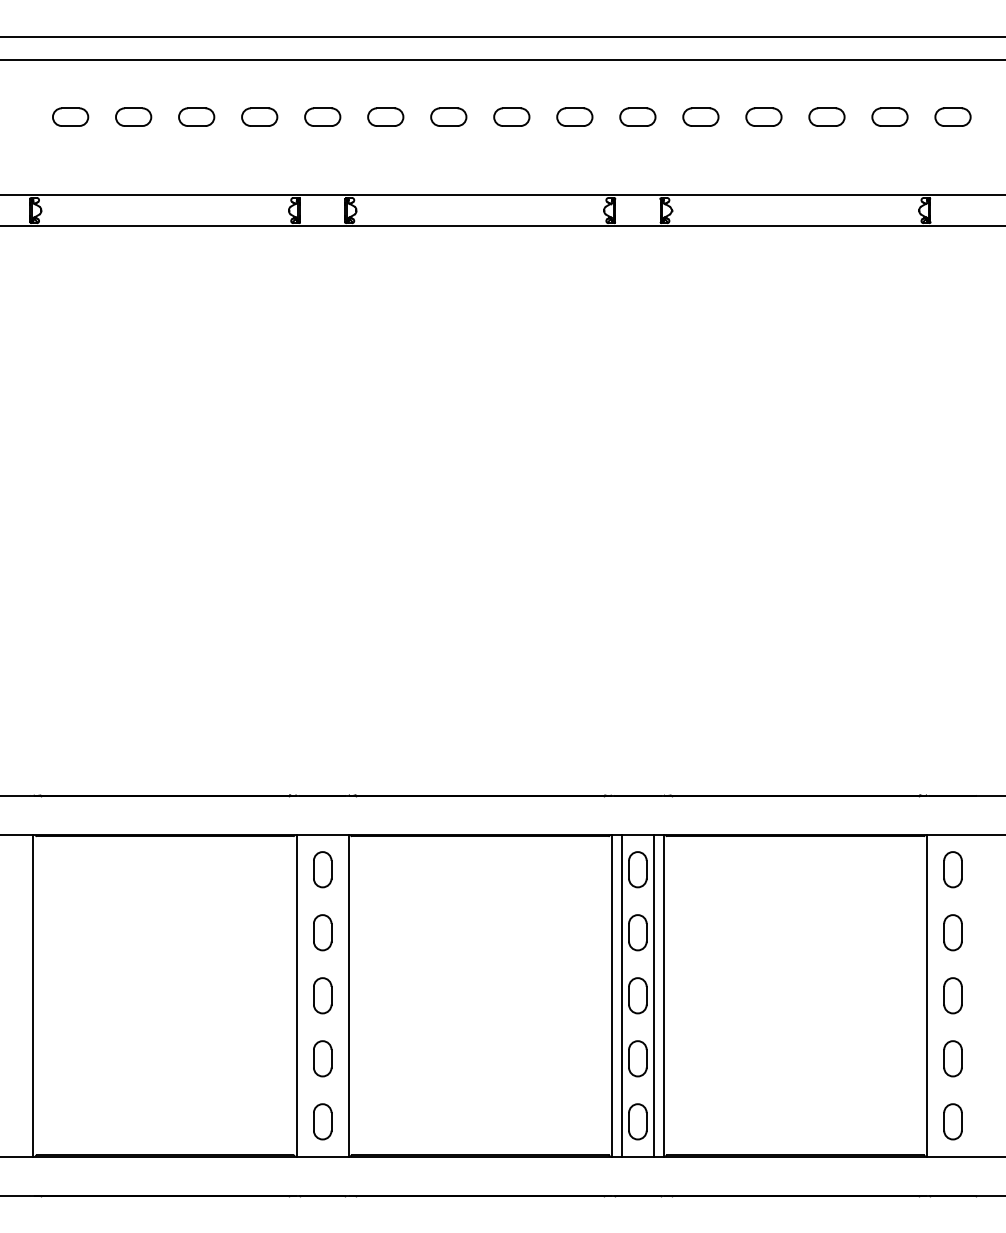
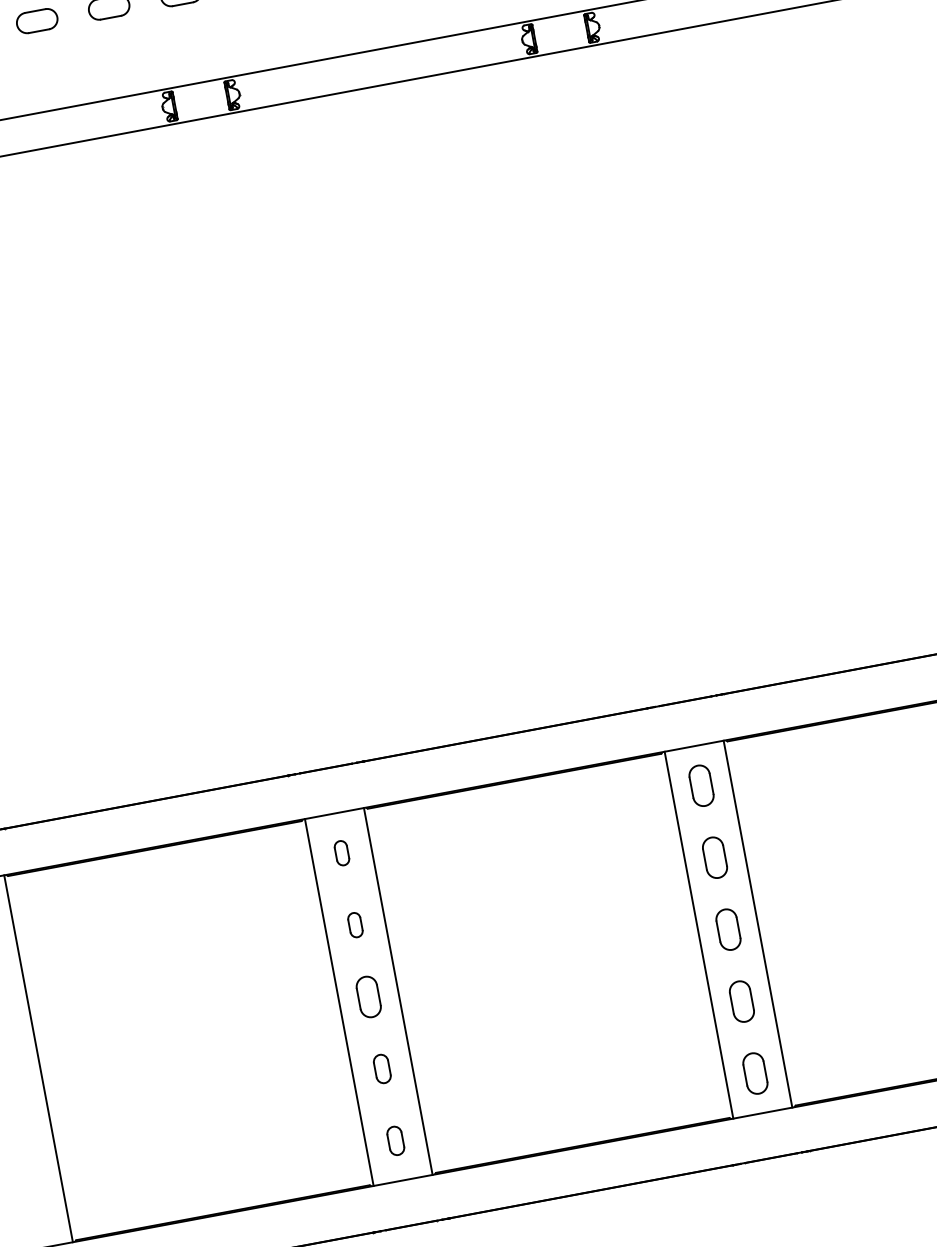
part: (322, 869) -> (341, 852), size x0.6
part: (322, 932) -> (355, 924), size x0.6
line: (622, 995) -> (710, 932), removed
line: (653, 995) -> (746, 926), removed
part: (322, 1058) -> (381, 1068), size x0.7
part: (322, 1121) -> (395, 1140), size x0.7

